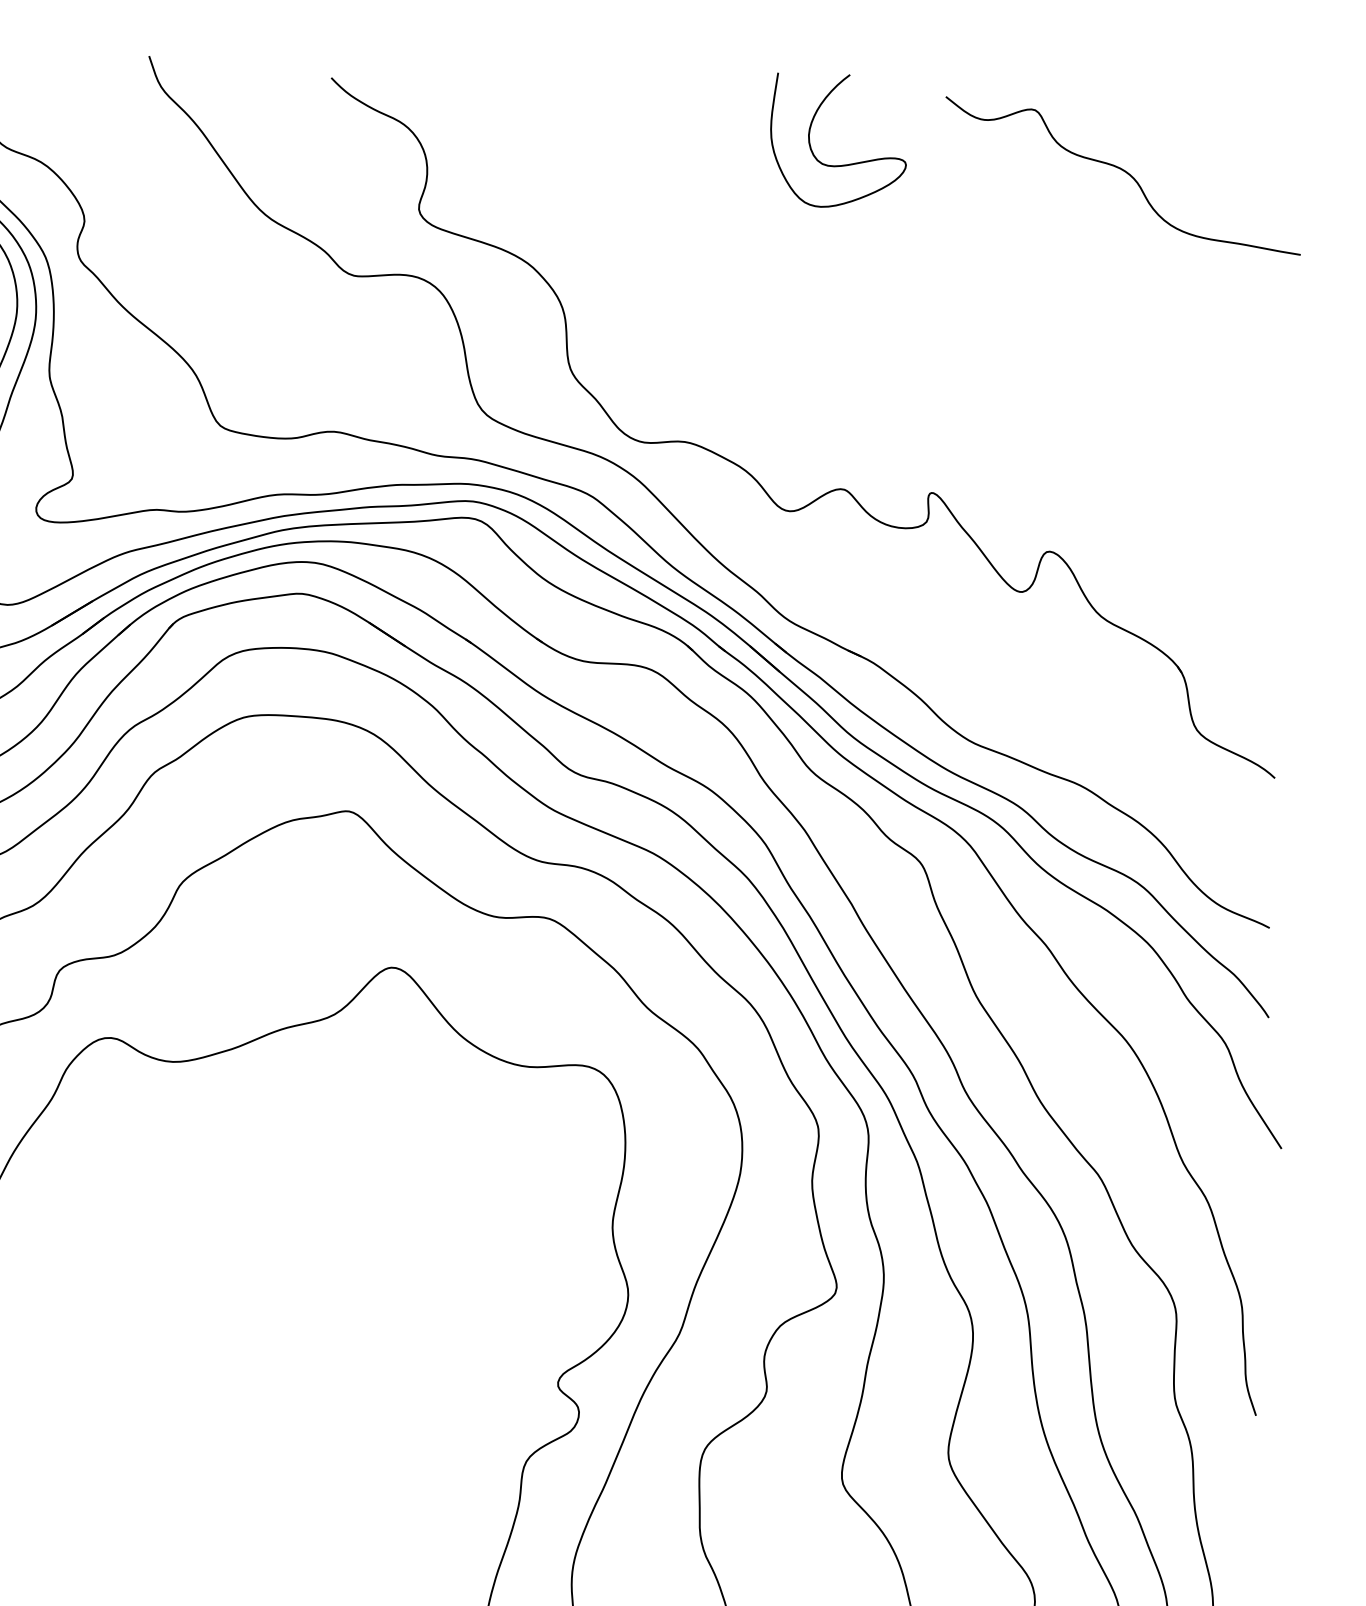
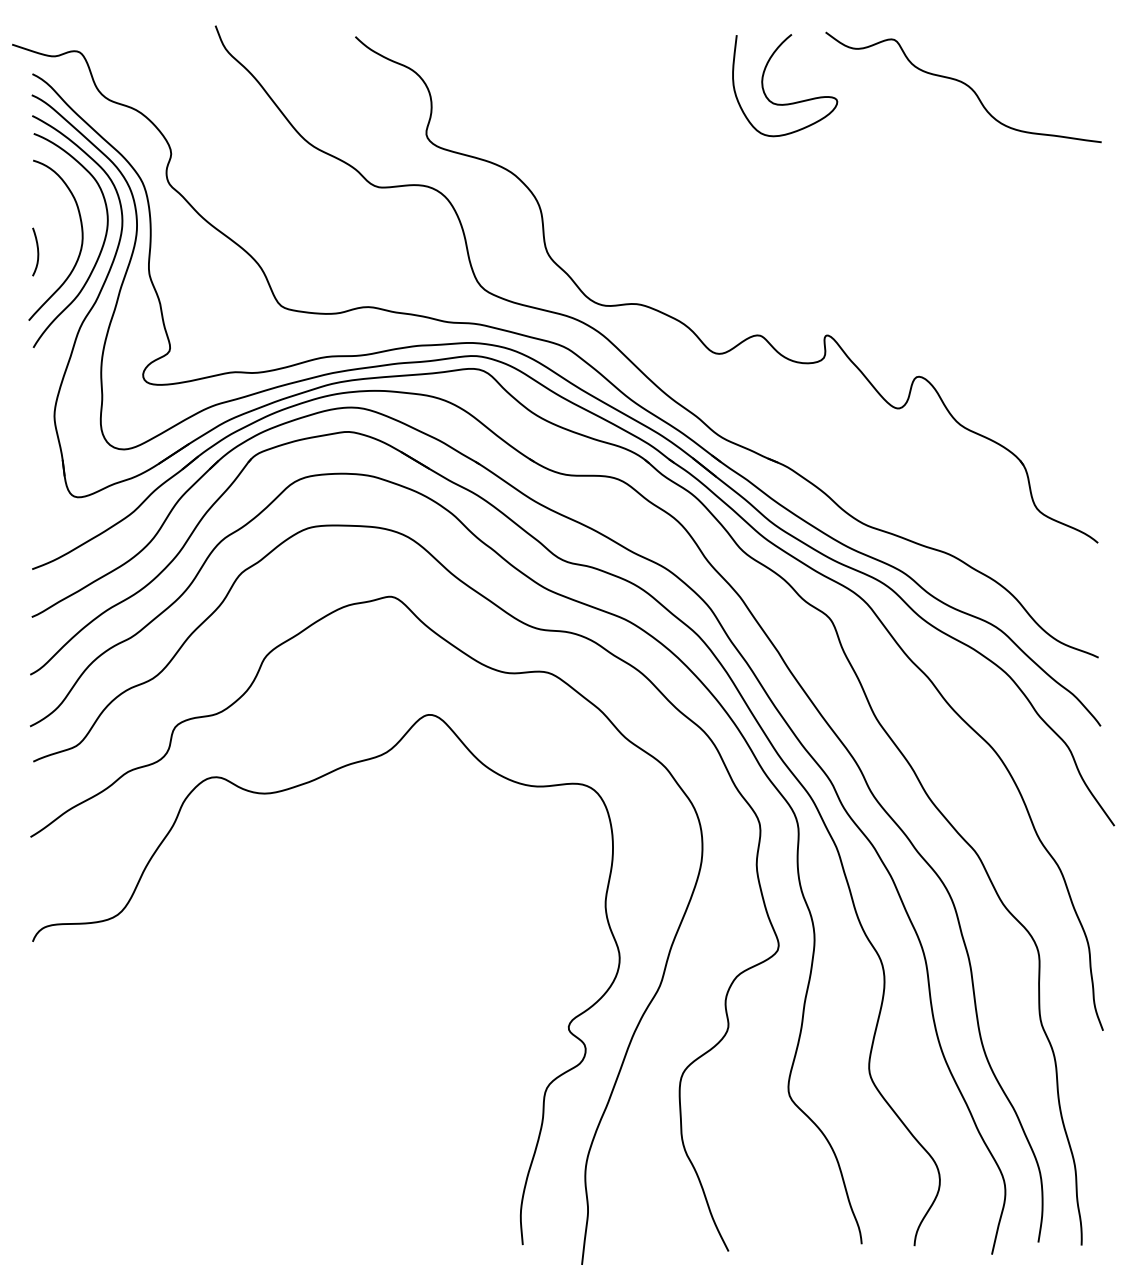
curve: (838, 164) -> (785, 103), moved

